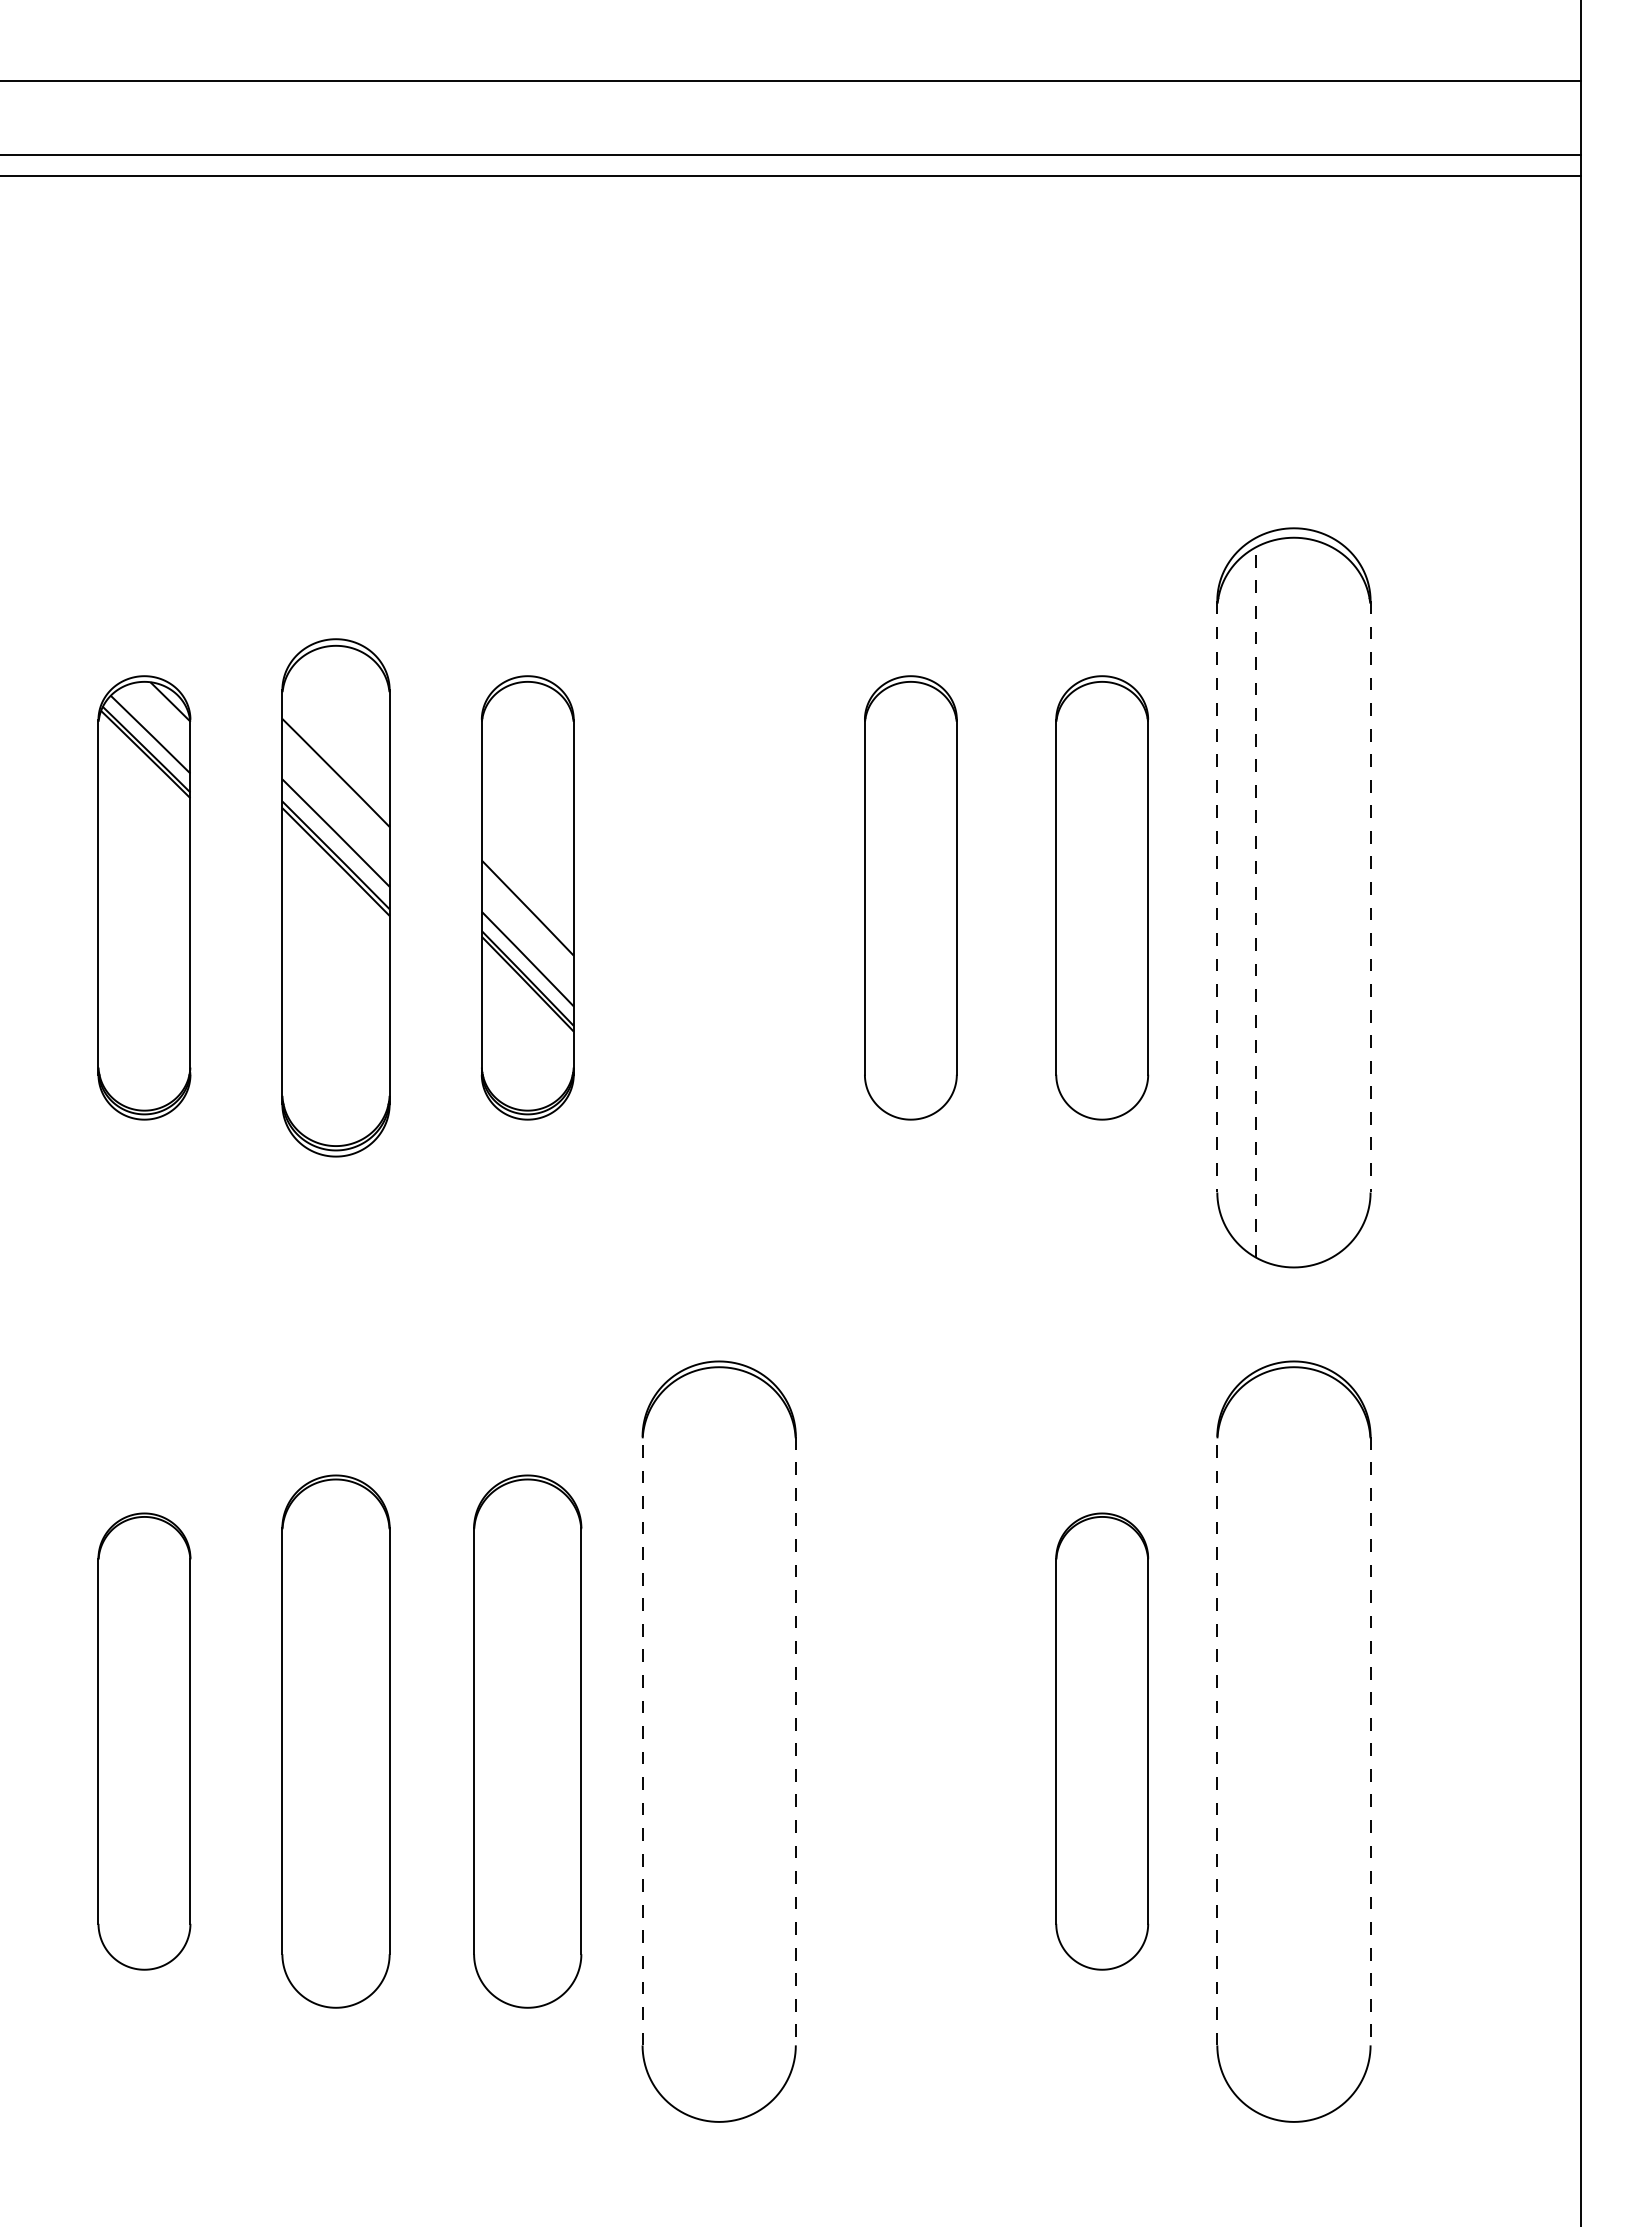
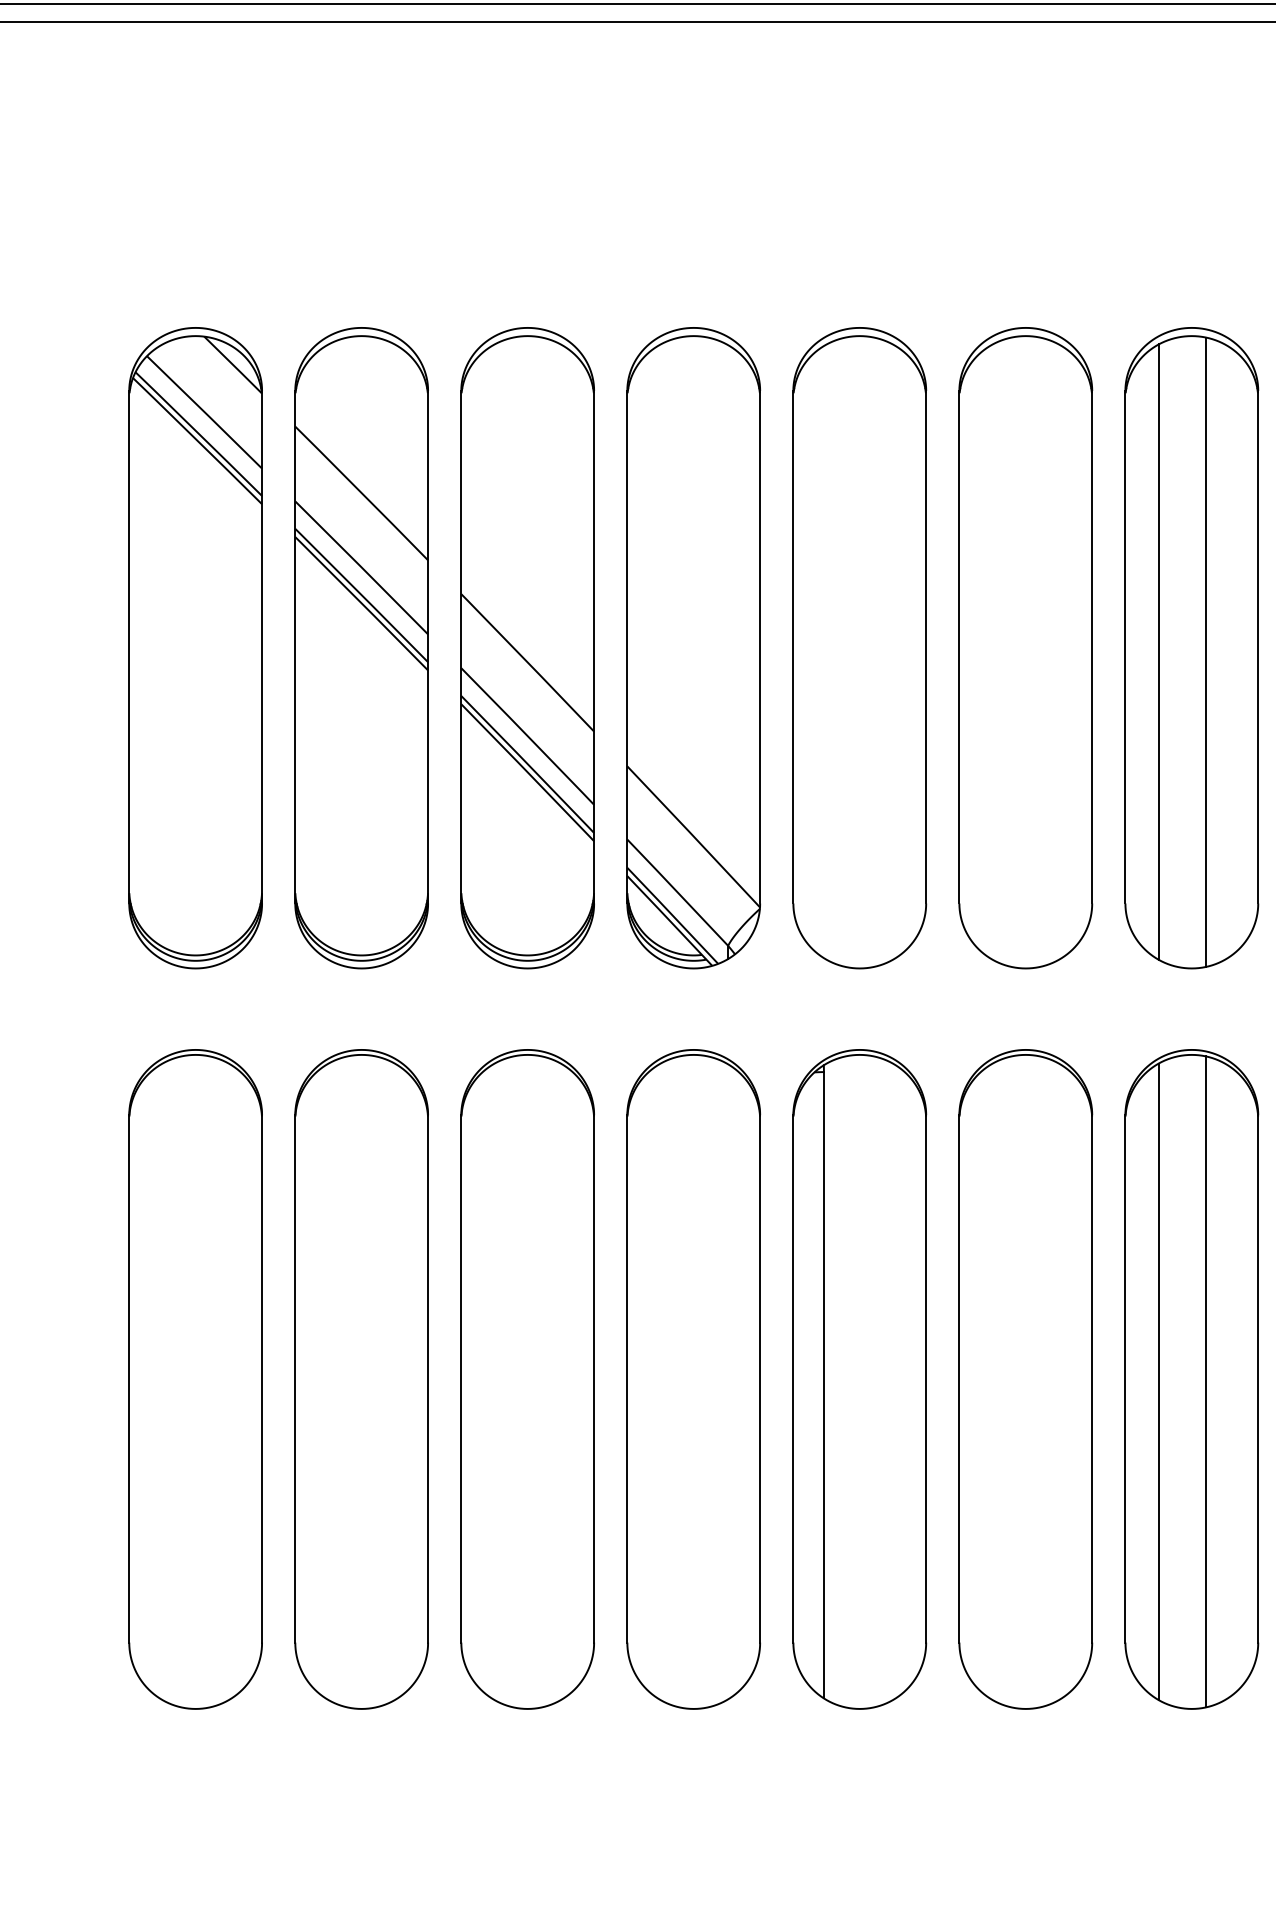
line: (1217, 896) -> (1125, 646), dashed -> solid
line: (1370, 896) -> (1258, 646), dashed -> solid
part: (144, 897) -> (195, 647), size x1.67
part: (335, 897) -> (361, 647), size x1.43
part: (527, 897) -> (527, 647), size x1.67
part: (718, 897) -> (693, 647), added
part: (910, 897) -> (859, 647), size x1.67
part: (1101, 897) -> (1025, 647), size x1.67
line: (1255, 902) -> (1158, 652), dashed -> solid
line: (1310, 902) -> (1206, 652), added
line: (642, 1740) -> (627, 1378), dashed -> solid
line: (1217, 1740) -> (1125, 1378), dashed -> solid
part: (144, 1741) -> (195, 1379), size x1.67
part: (335, 1741) -> (361, 1379), size x1.43
part: (527, 1741) -> (527, 1379), size x1.43
line: (795, 1741) -> (759, 1379), dashed -> solid
part: (910, 1741) -> (859, 1379), added
part: (1101, 1741) -> (1025, 1379), size x1.67
line: (1370, 1741) -> (1258, 1379), dashed -> solid
line: (1255, 1744) -> (1158, 1381), added
line: (1310, 1744) -> (1206, 1381), added

